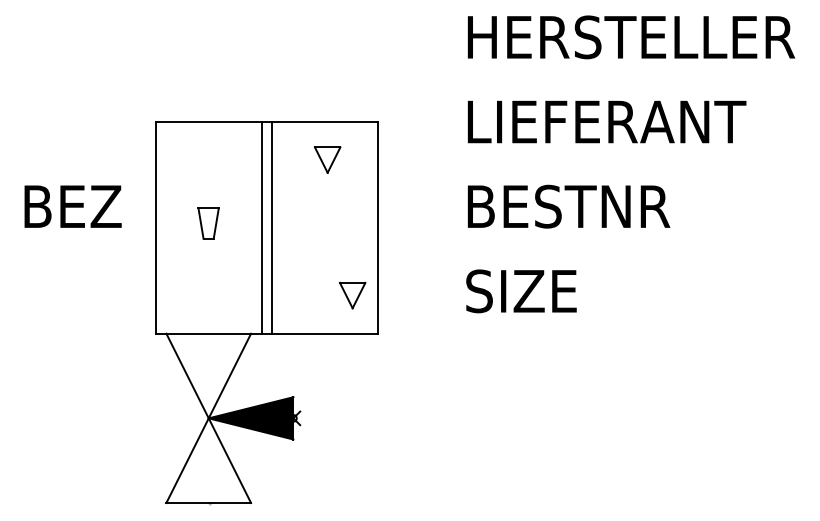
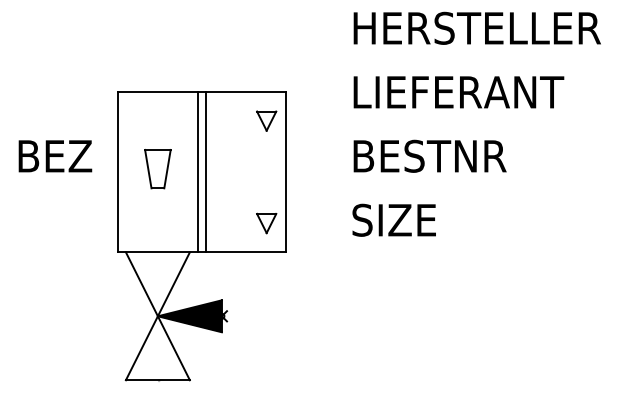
part: (327, 159) -> (266, 120), moved
part: (208, 223) -> (157, 169), size x1.67

